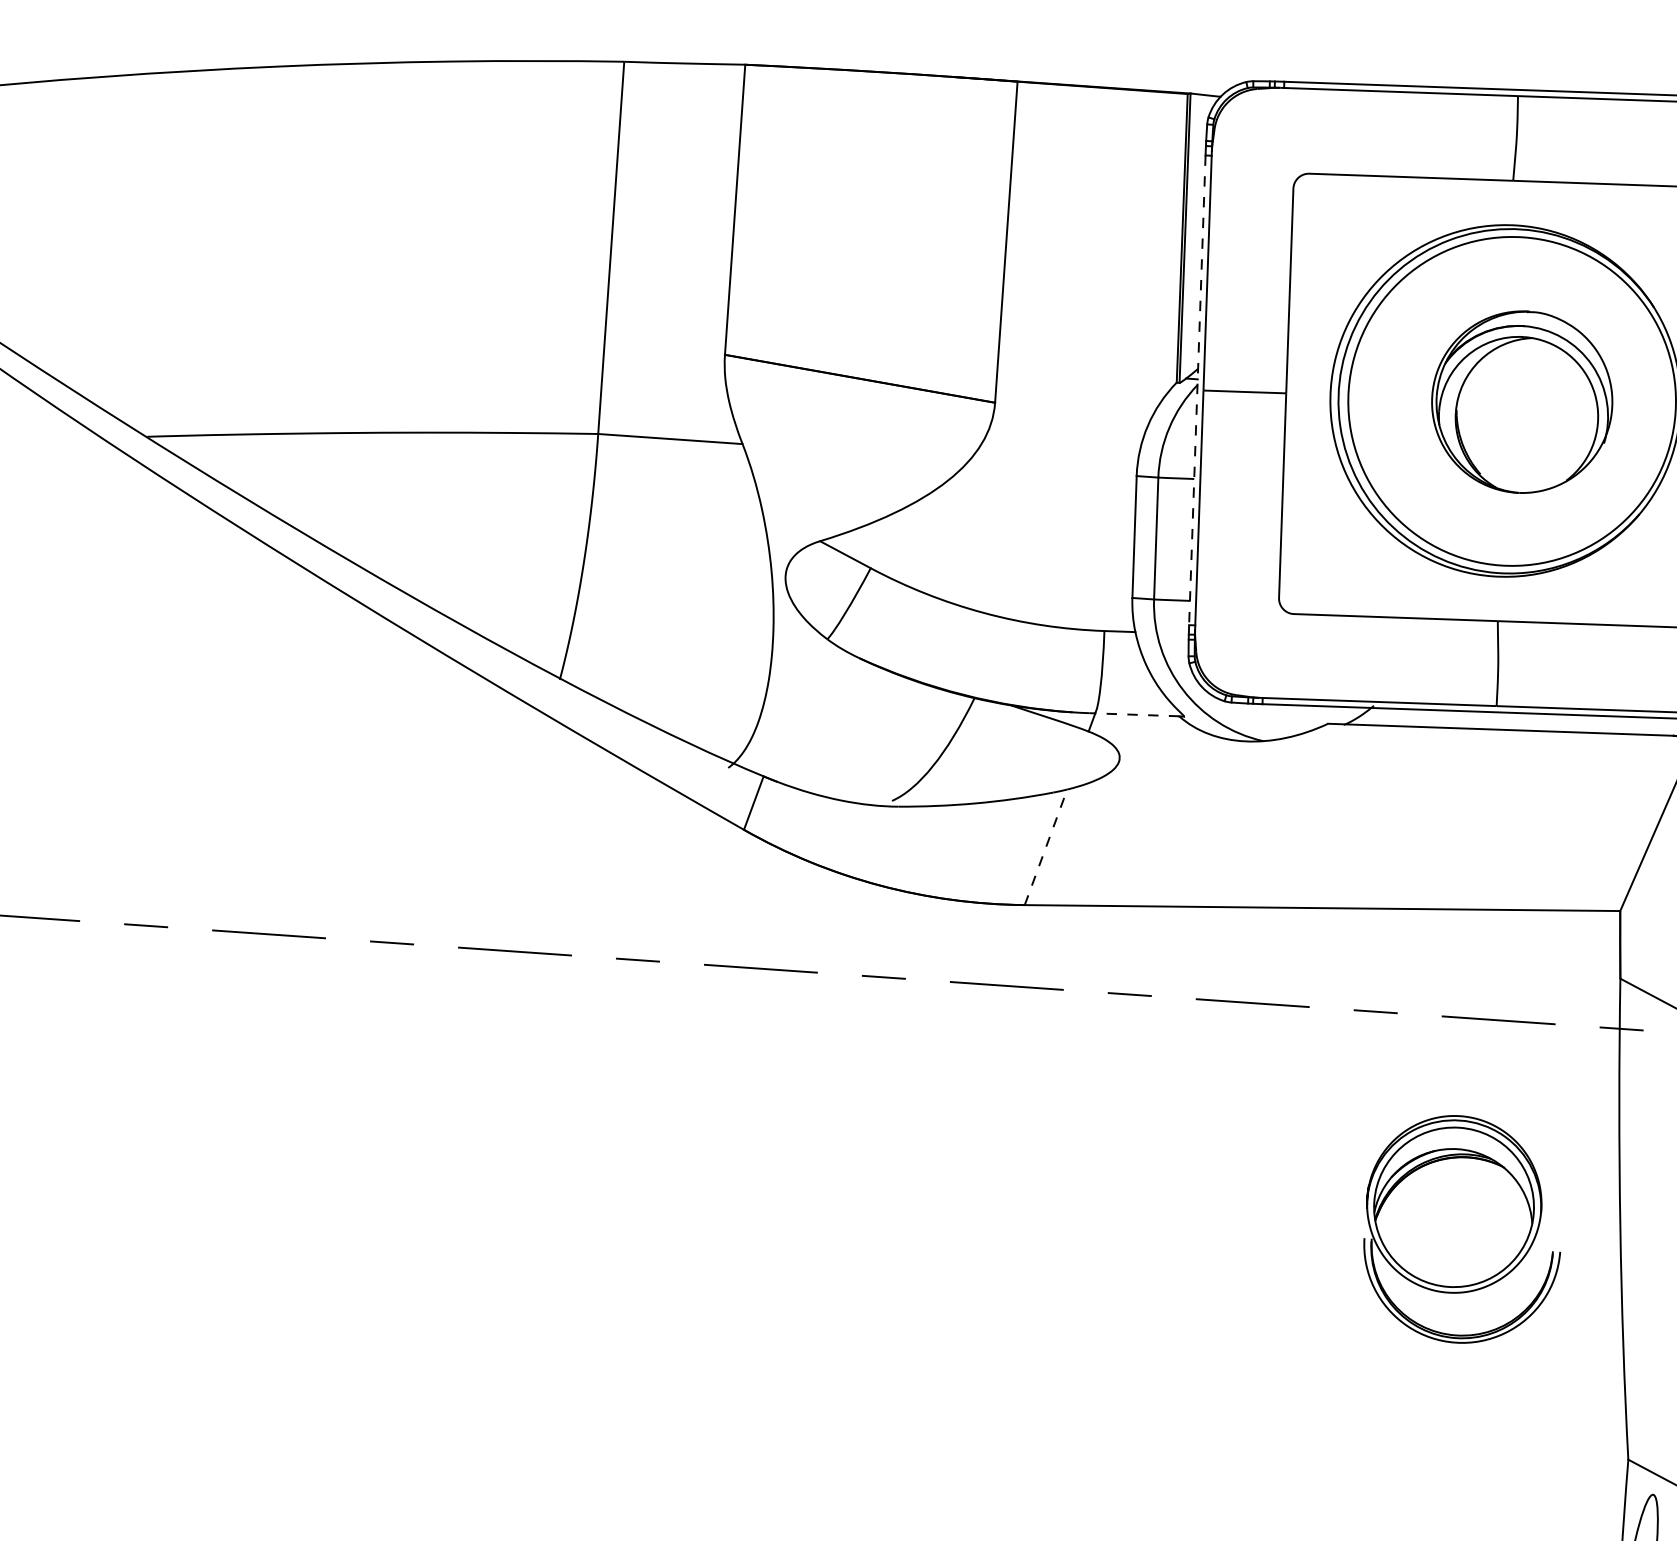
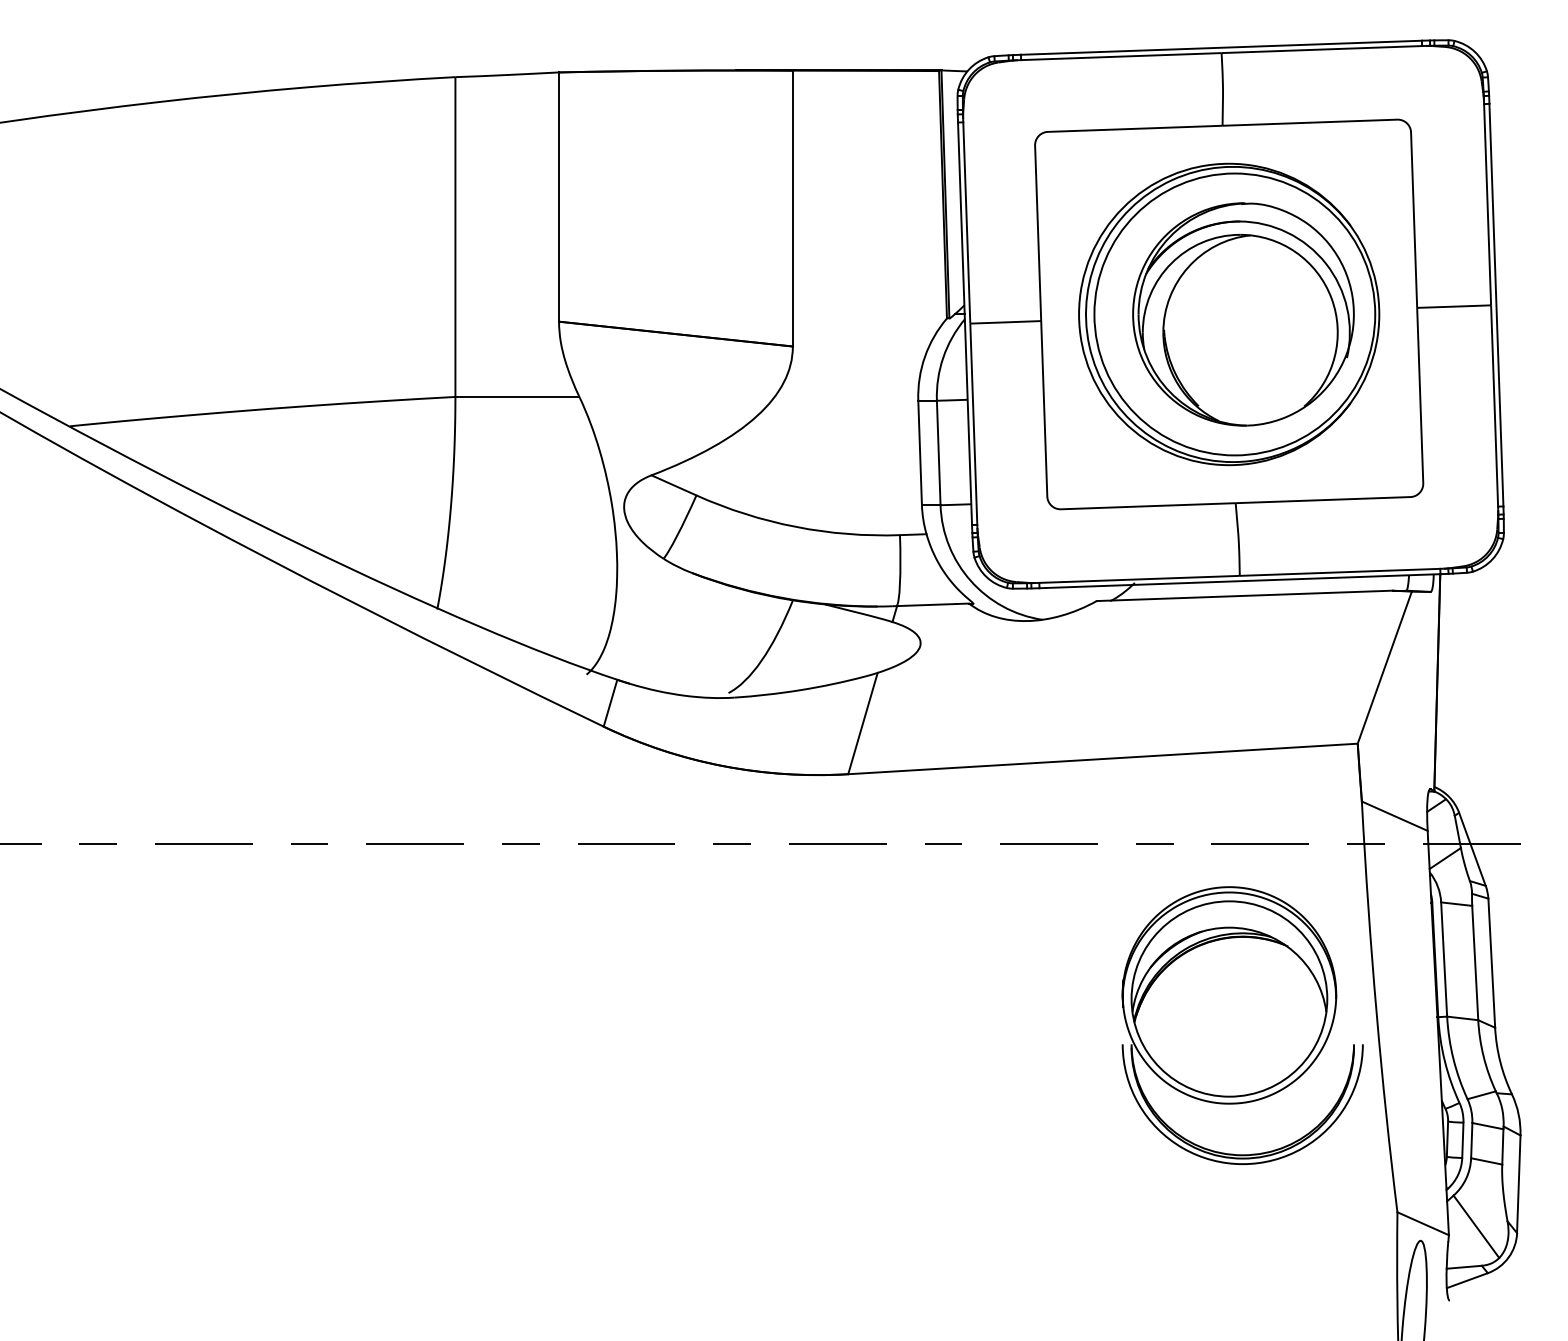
line: (1197, 391) -> (965, 324), dashed -> solid
part: (1522, 402) -> (1243, 314), size x1.43
line: (1137, 714) -> (933, 604), dashed -> solid
line: (1045, 847) -> (862, 723), dashed -> solid
part: (1463, 1229) -> (1242, 1025), size x1.43

